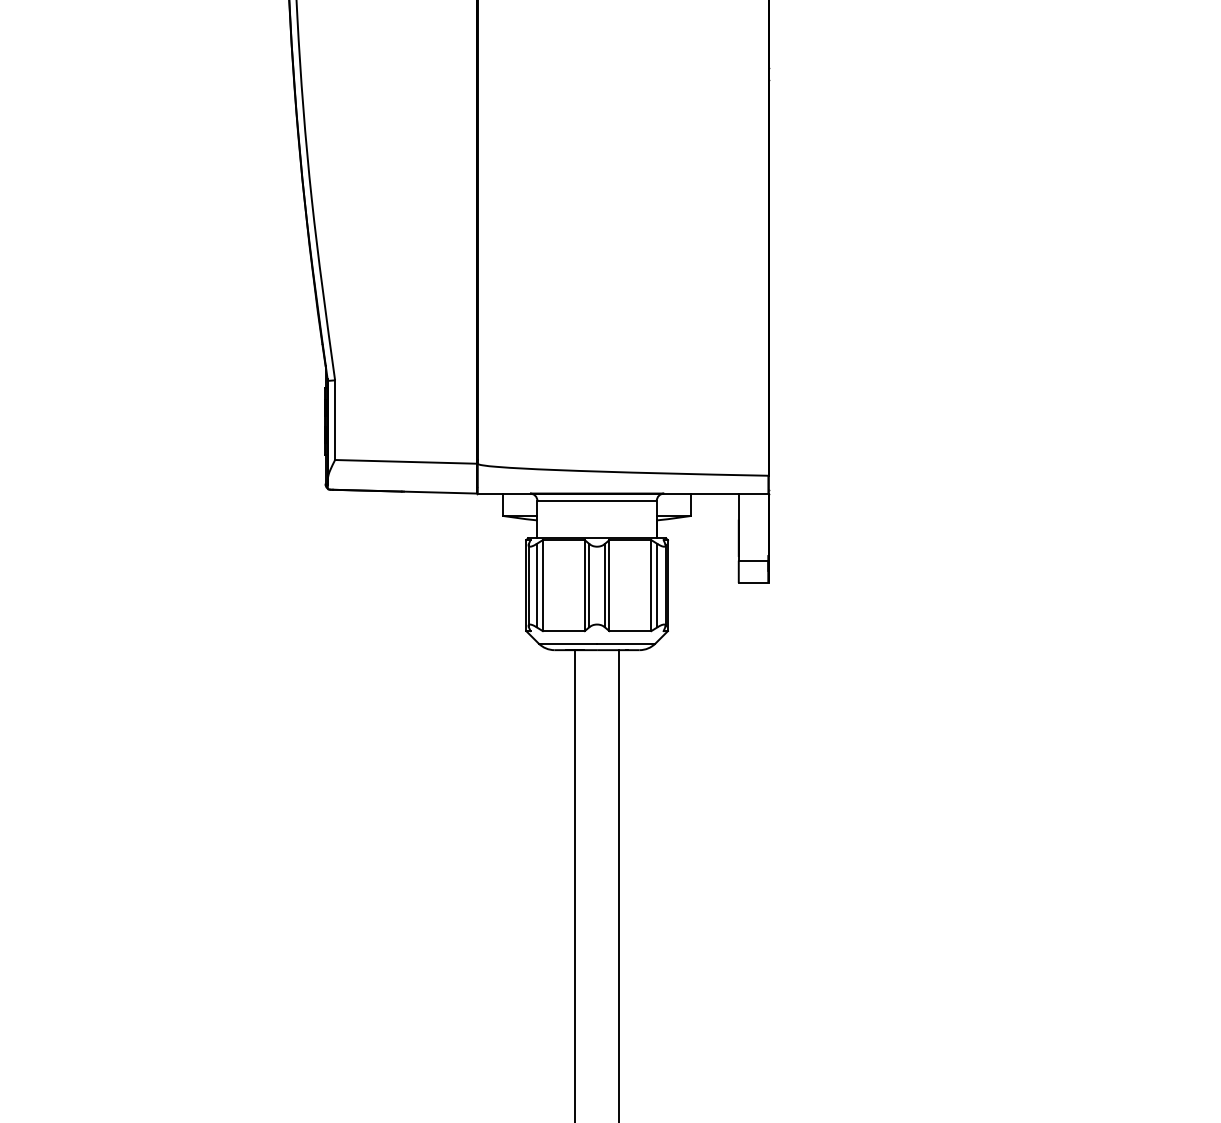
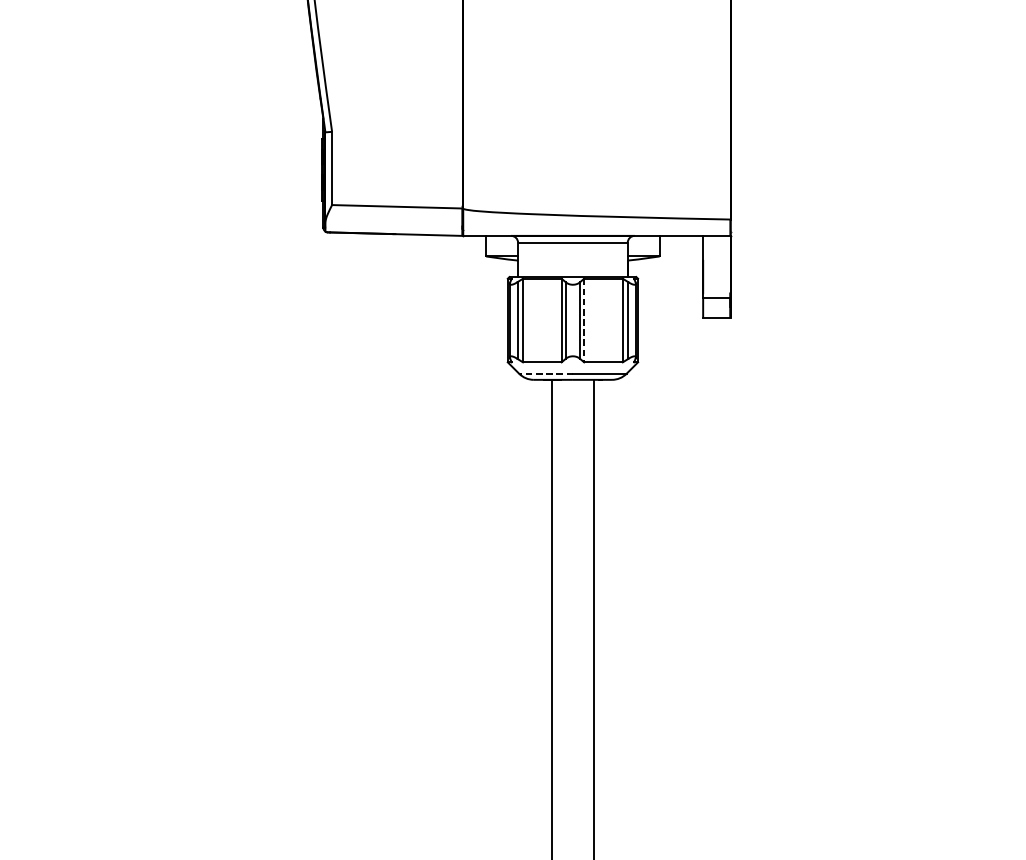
line: (609, 586) -> (584, 321), solid -> dashed
line: (567, 643) -> (545, 373), solid -> dashed

